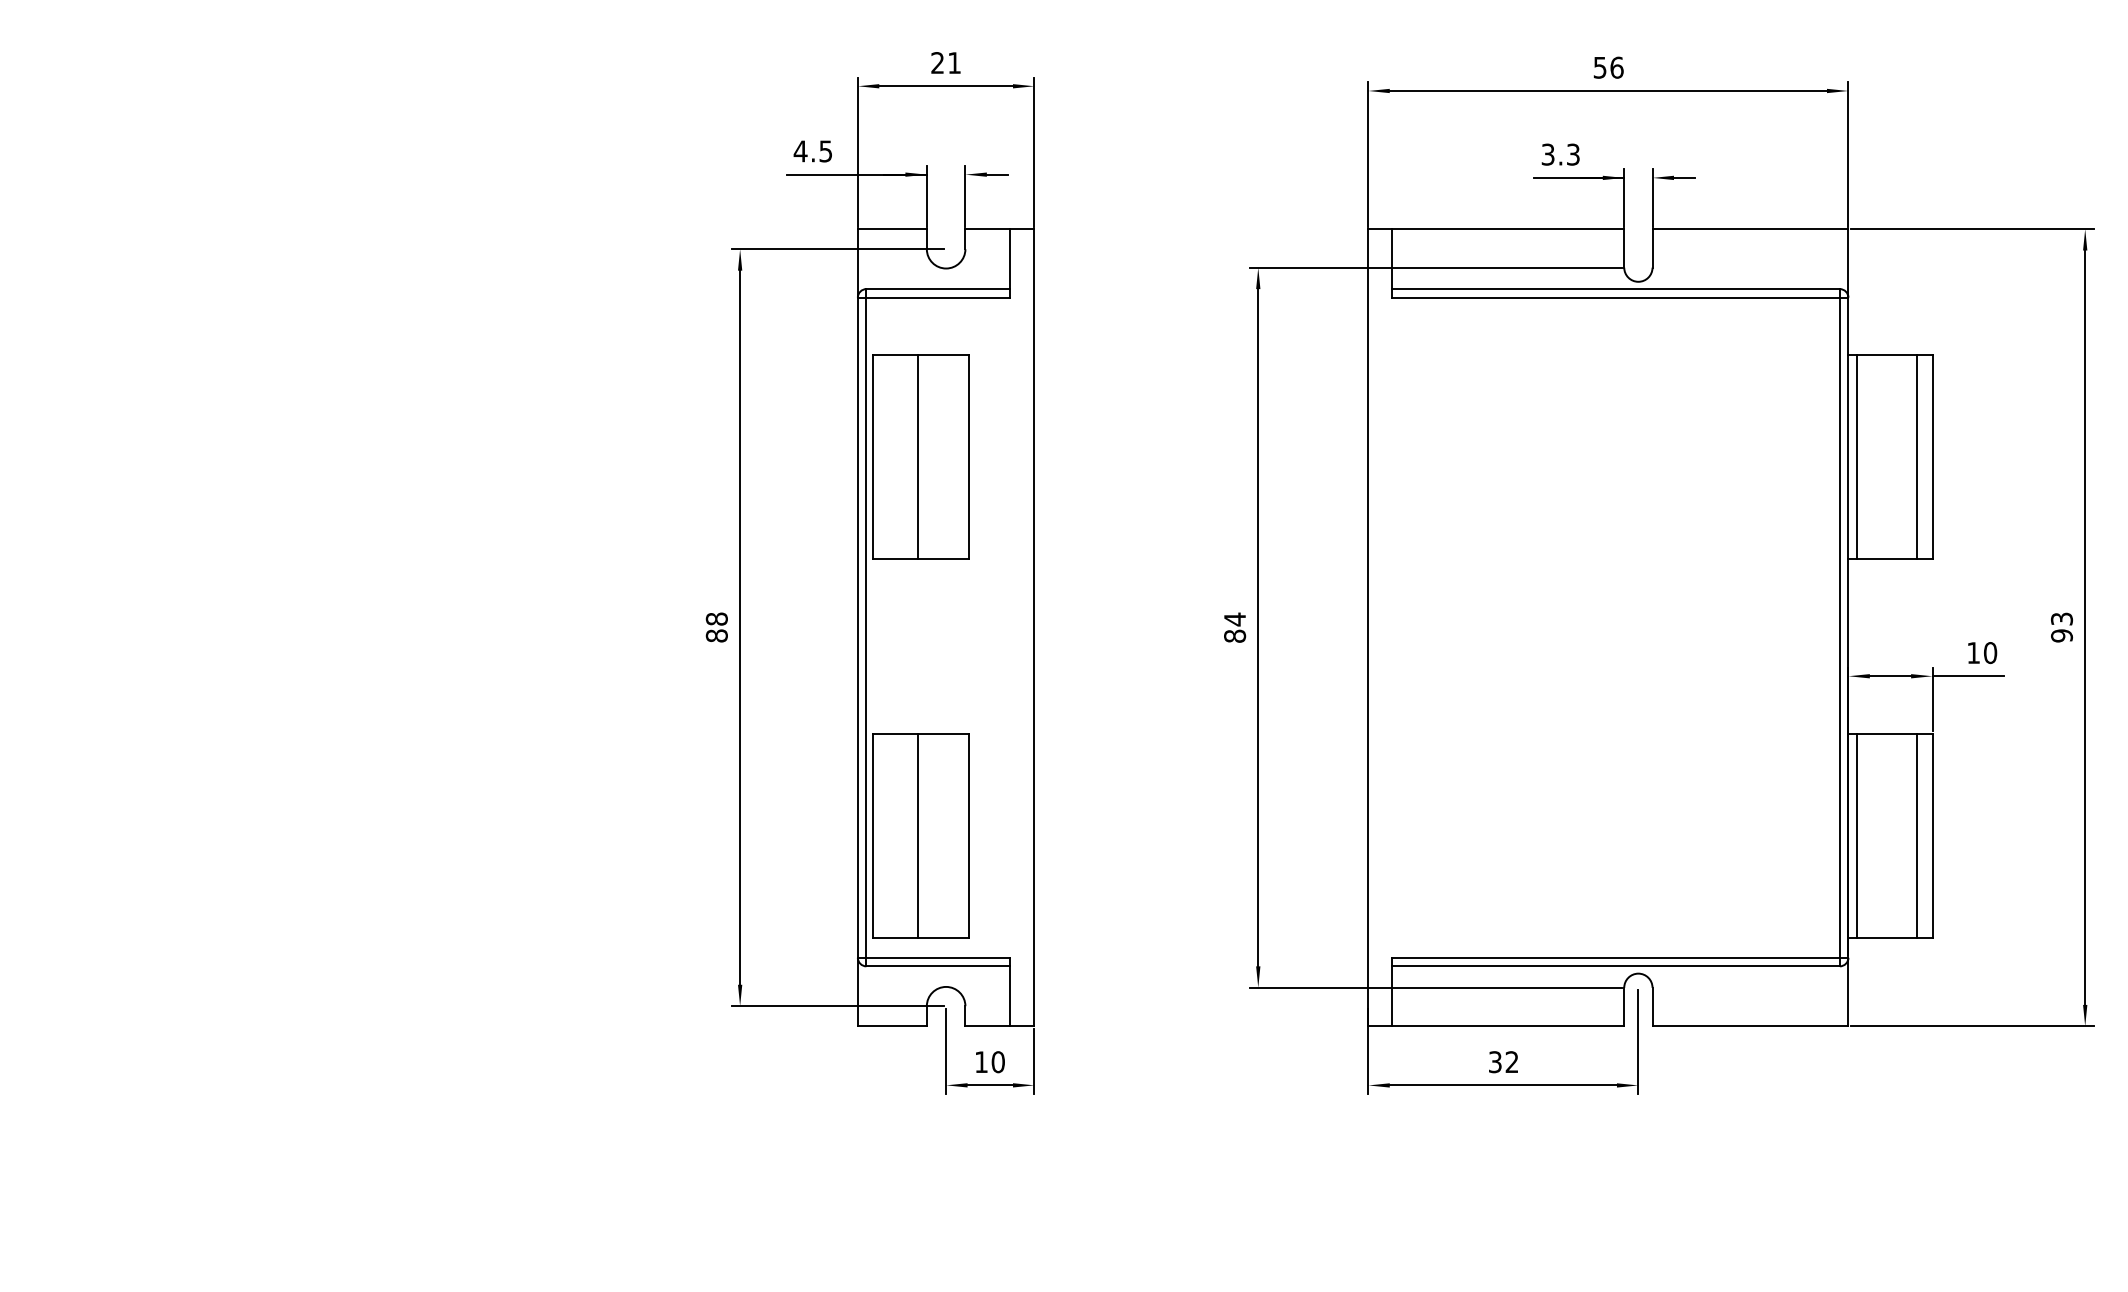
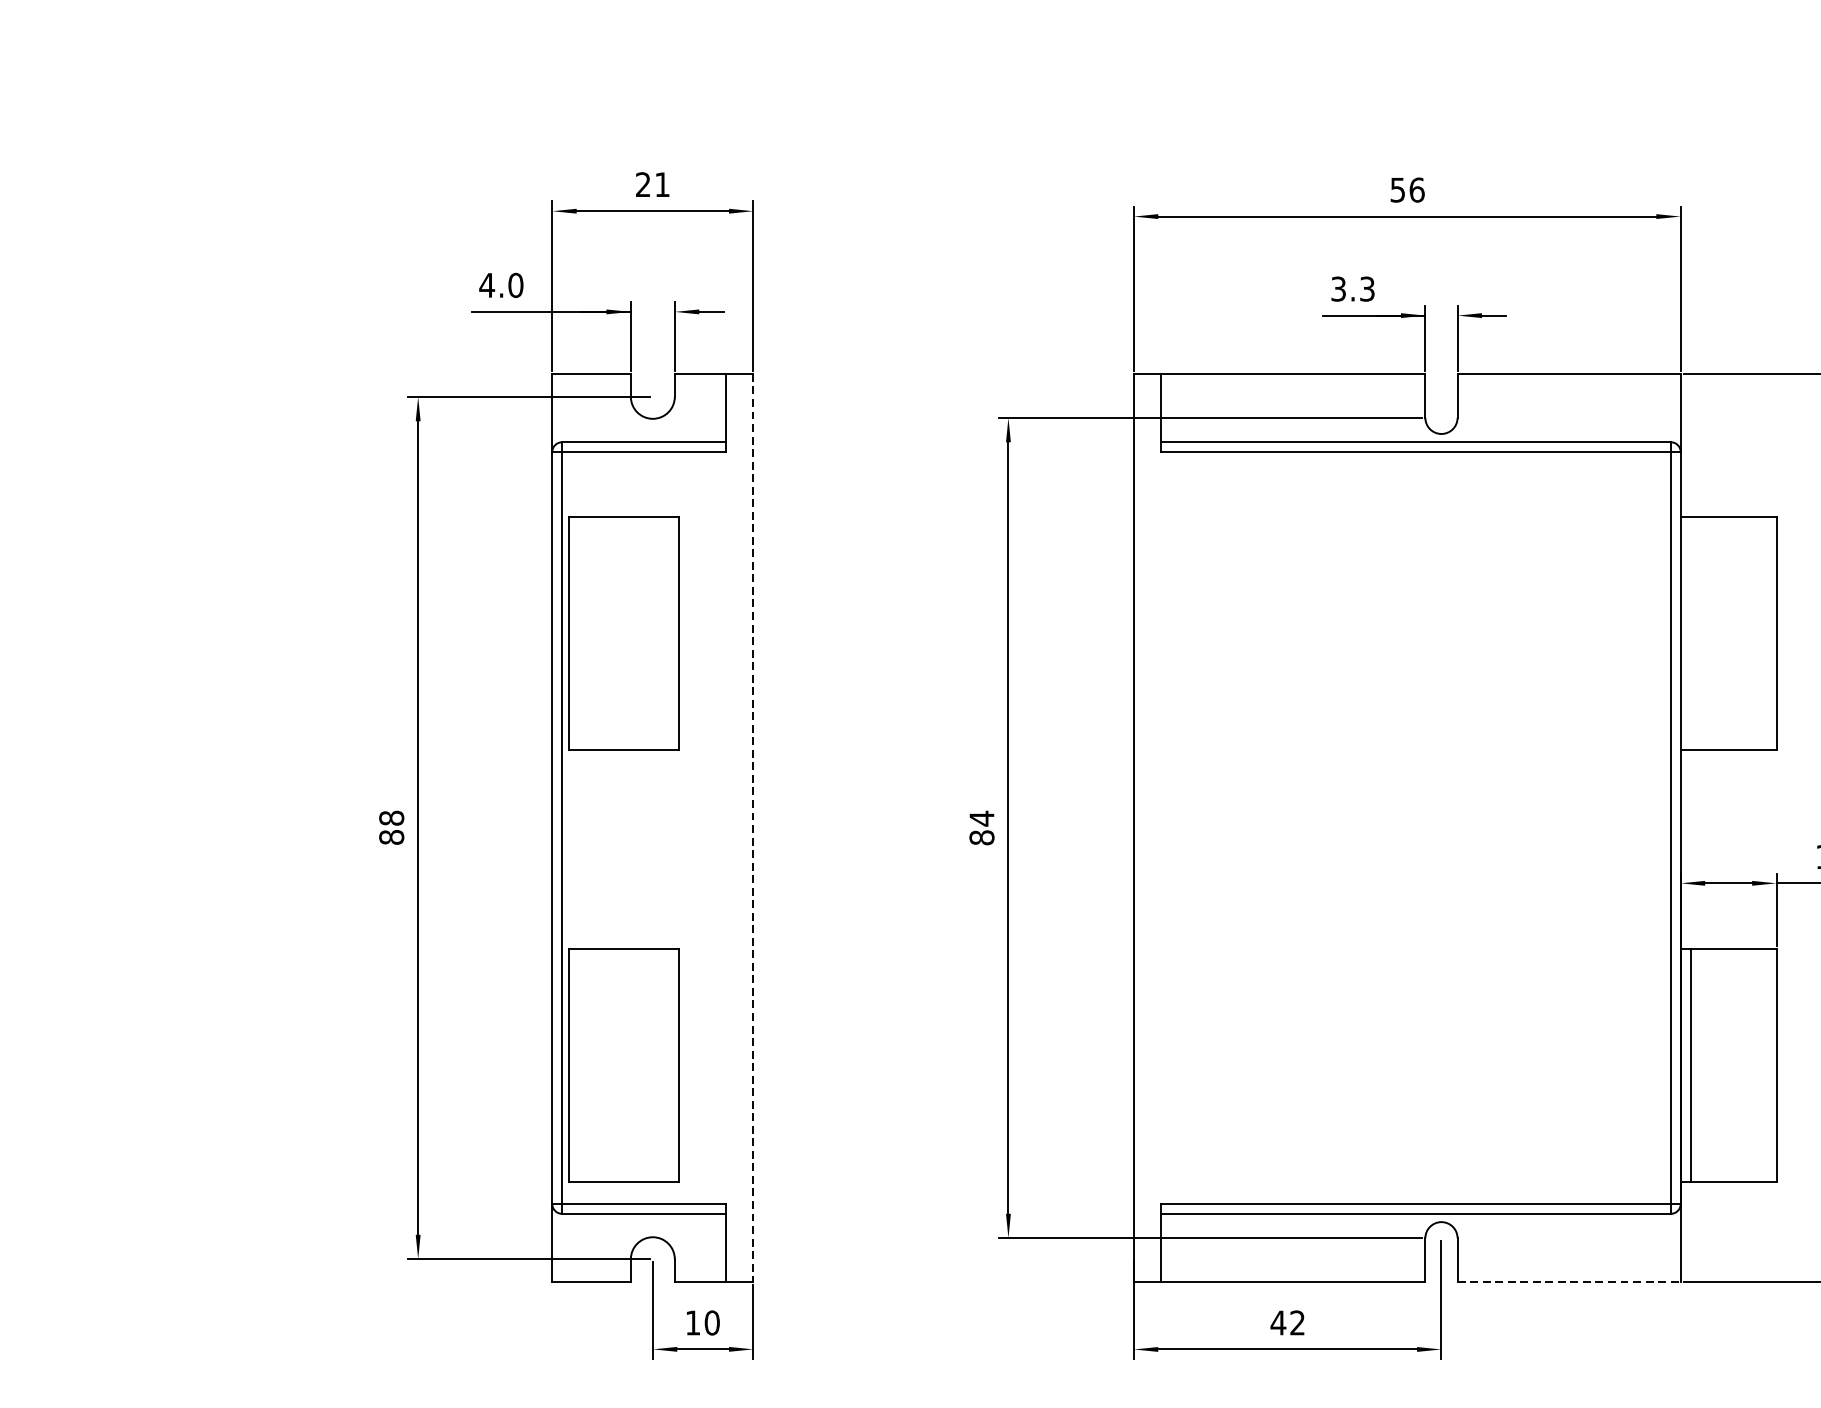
text: (825, 151) -> (515, 285), 4.5 -> 4.0
line: (918, 457) -> (621, 634), removed
line: (1857, 457) -> (1691, 634), removed
line: (1917, 457) -> (1759, 634), removed
line: (1034, 627) -> (753, 827), solid -> dashed
line: (918, 836) -> (621, 1065), removed
line: (1917, 836) -> (1759, 1065), removed
line: (1750, 1026) -> (1569, 1282), solid -> dashed
text: (1495, 1062) -> (1278, 1323), 32 -> 42

